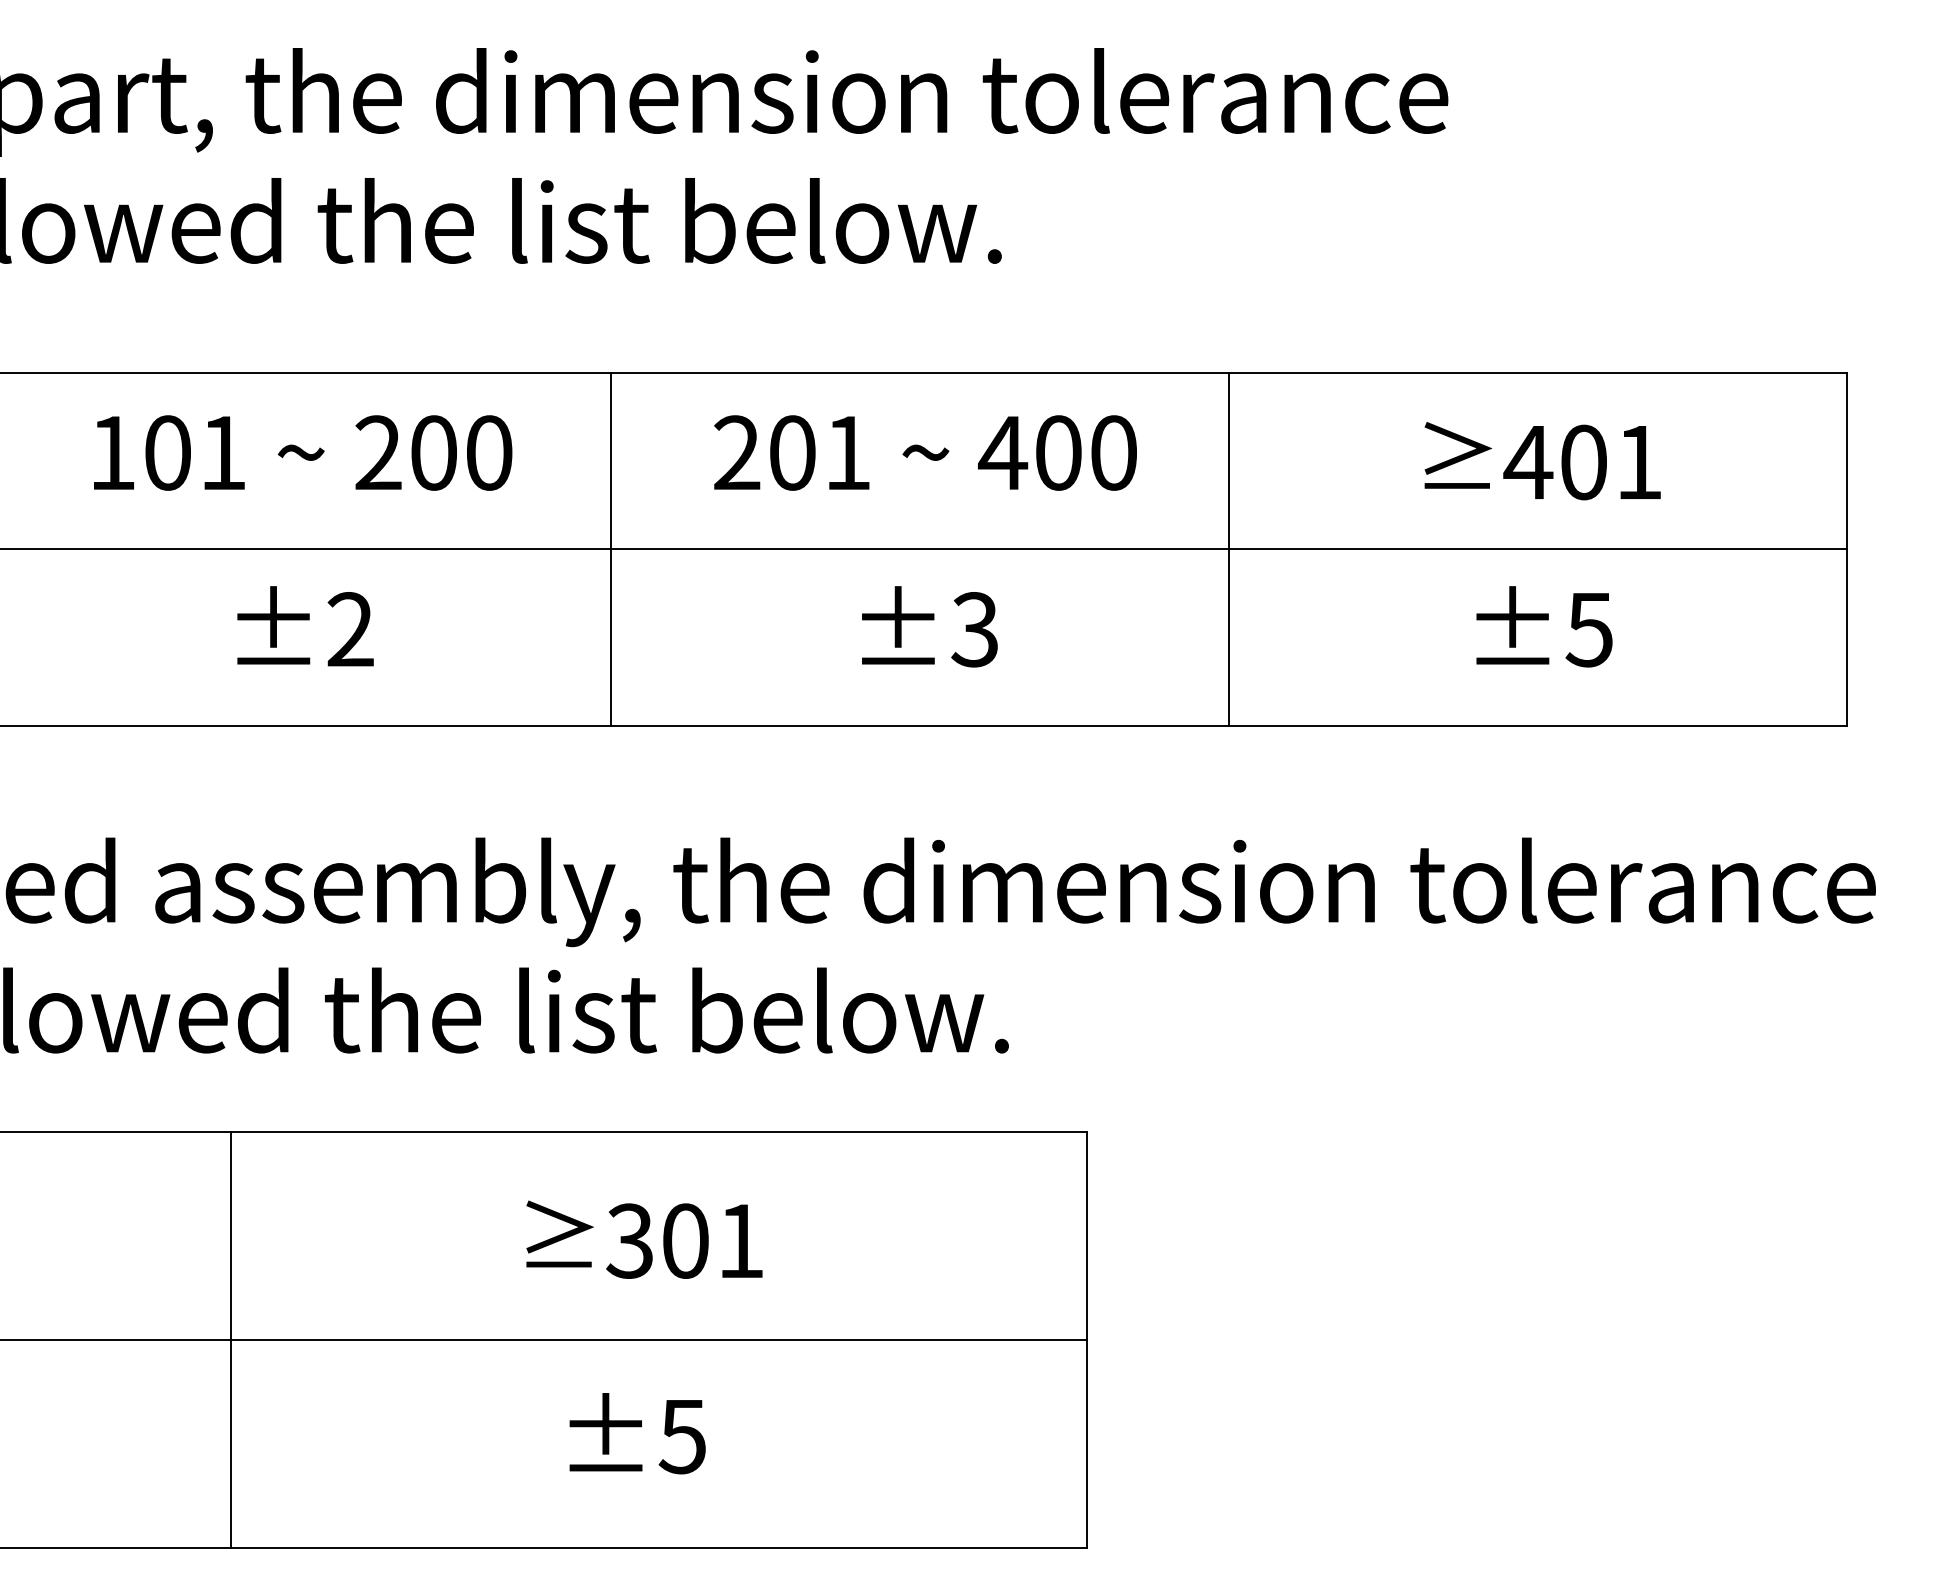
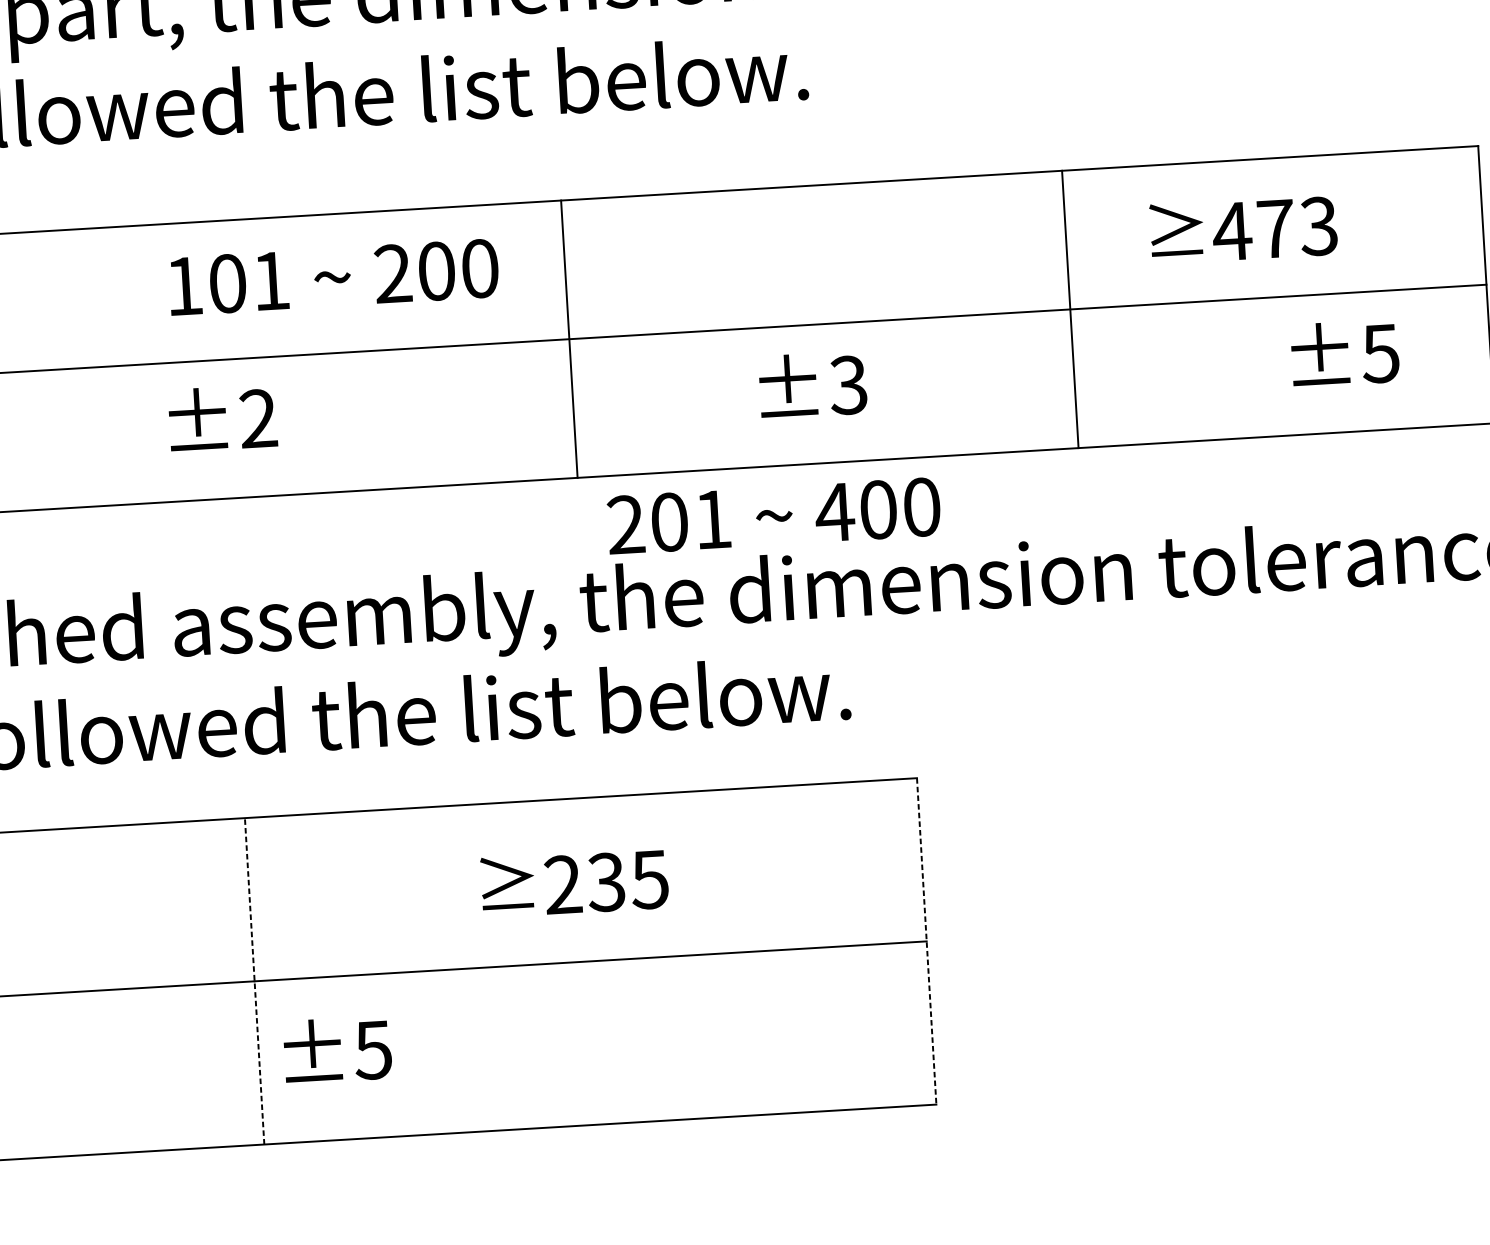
text: (303, 452) -> (334, 276), moved
text: (925, 452) -> (774, 515), moved
text: (1611, 462) -> (1297, 227), 401 -> 473
line: (611, 548) -> (569, 338), moved
line: (1229, 548) -> (1070, 308), moved
text: (305, 626) -> (222, 418), moved
text: (929, 626) -> (812, 384), moved
text: (1544, 626) -> (1345, 353), moved
text: (684, 1240) -> (605, 881), 301 -> 235
line: (231, 1340) -> (254, 981), solid -> dashed
line: (1087, 1340) -> (926, 941), solid -> dashed
text: (637, 1433) -> (337, 1049), moved

